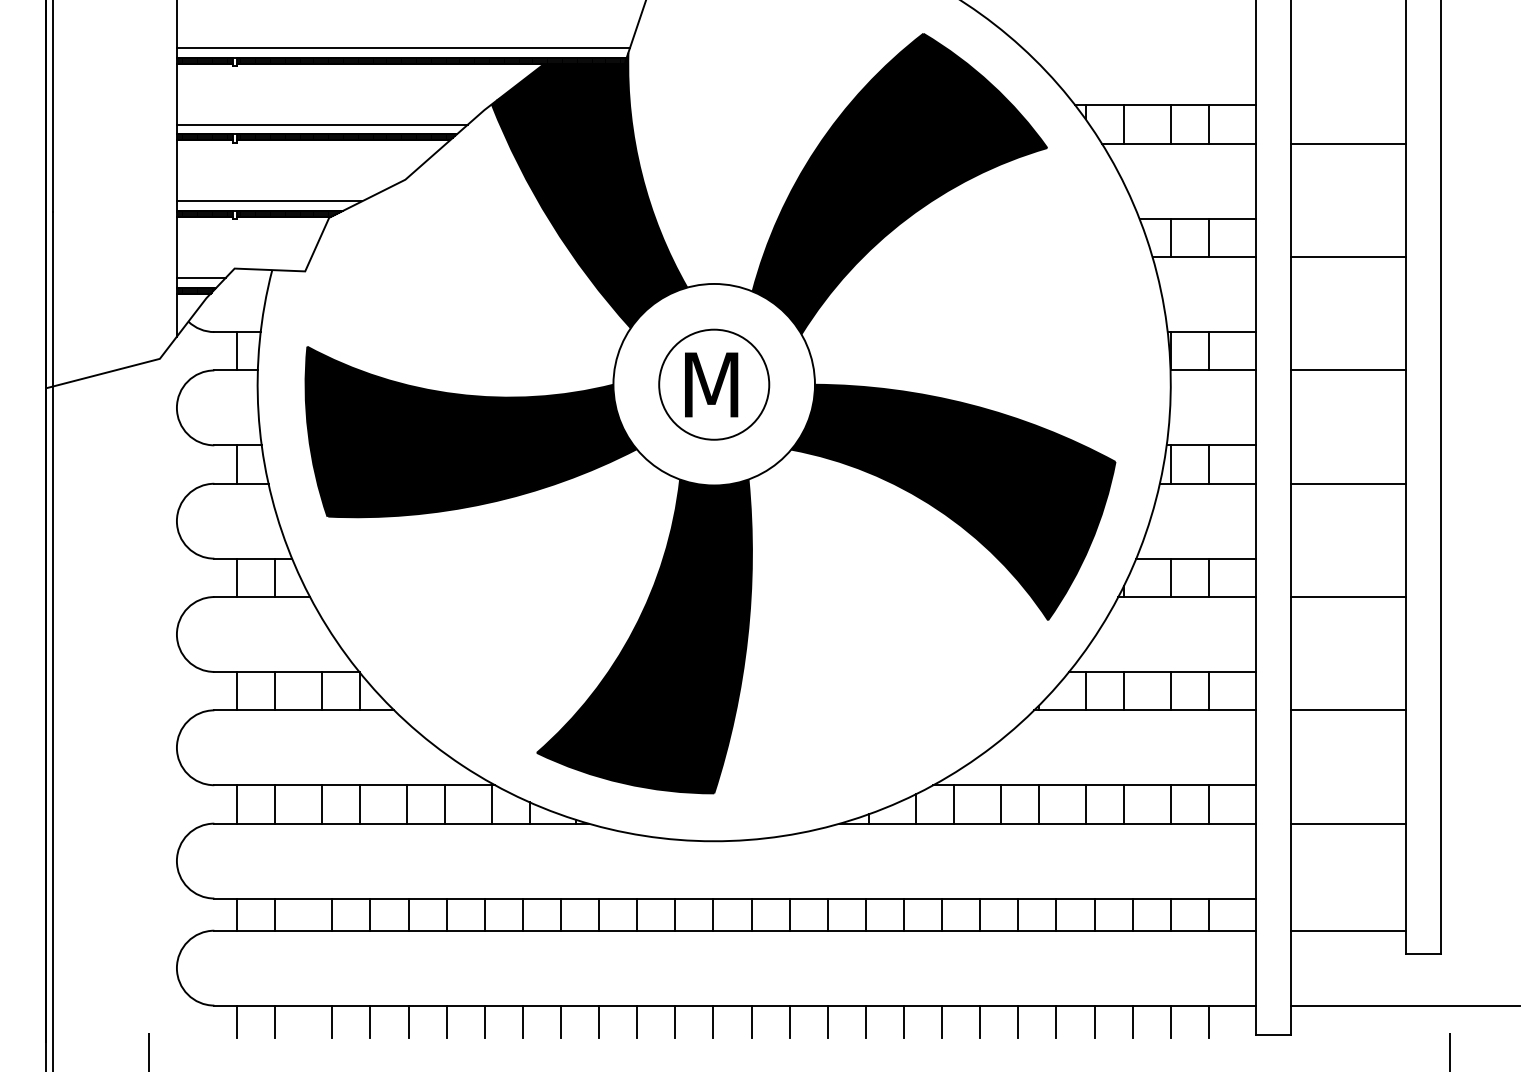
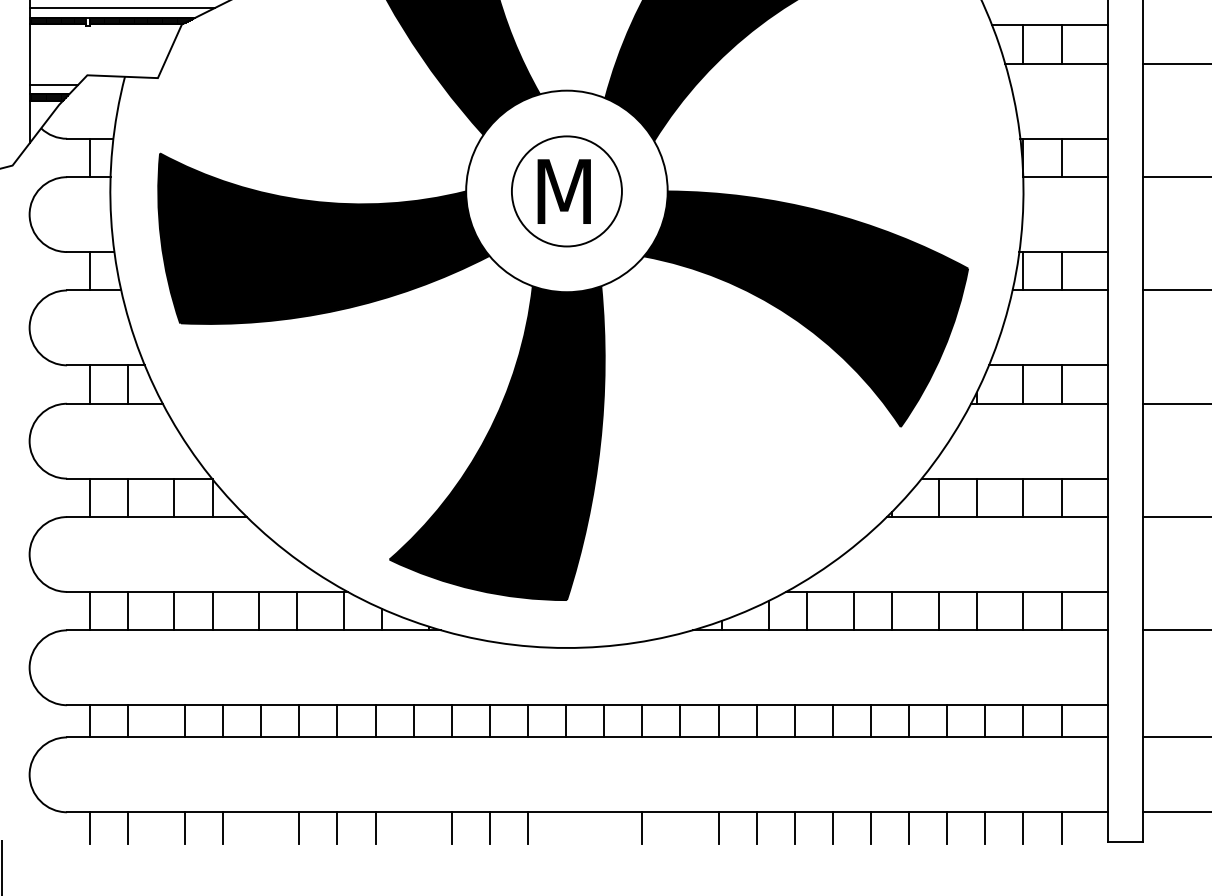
line: (408, 1021) -> (261, 828), removed
line: (561, 1021) -> (414, 828), removed
line: (713, 1021) -> (566, 828), removed
line: (751, 1021) -> (604, 828), removed
line: (827, 1021) -> (680, 828), removed

